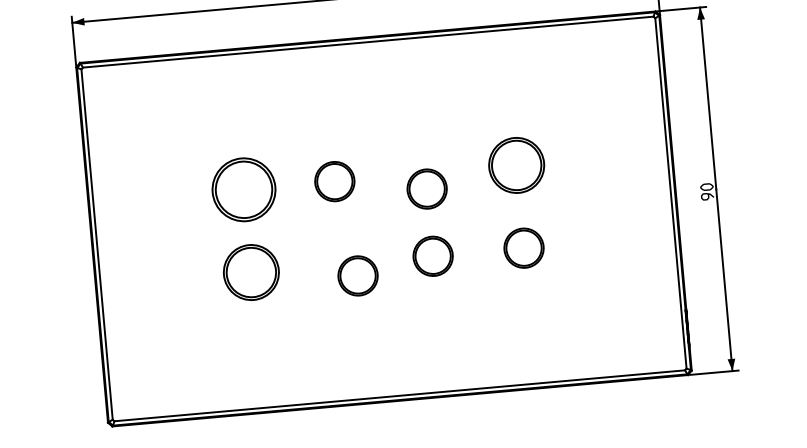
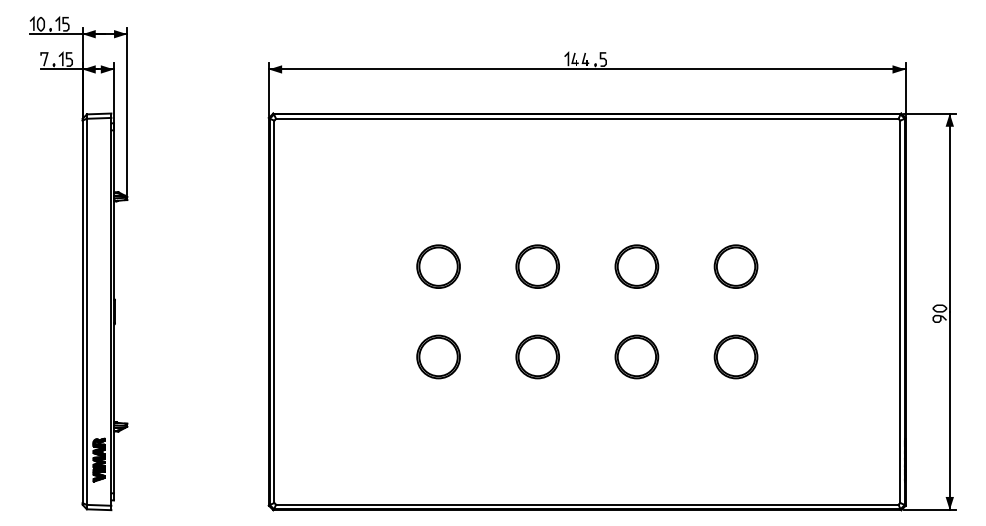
part: (516, 165) -> (735, 266), size x0.71
part: (426, 188) -> (636, 266), moved
part: (243, 189) -> (438, 266), size x0.62
part: (251, 272) -> (438, 356), size x0.71
part: (357, 275) -> (537, 356), moved

